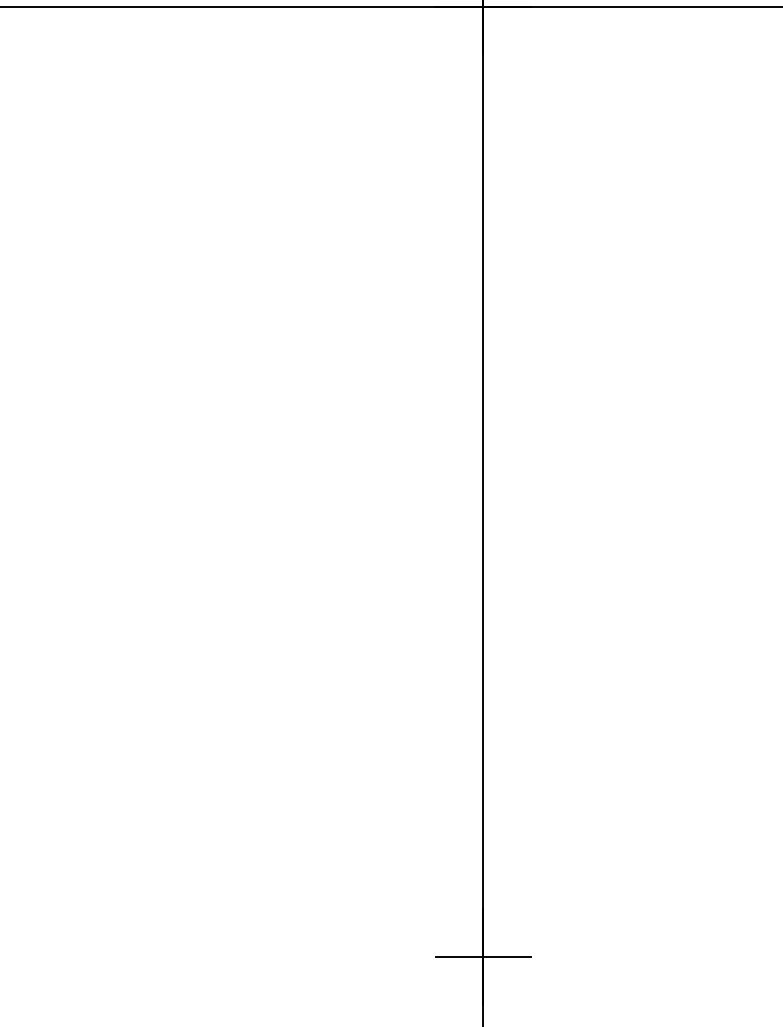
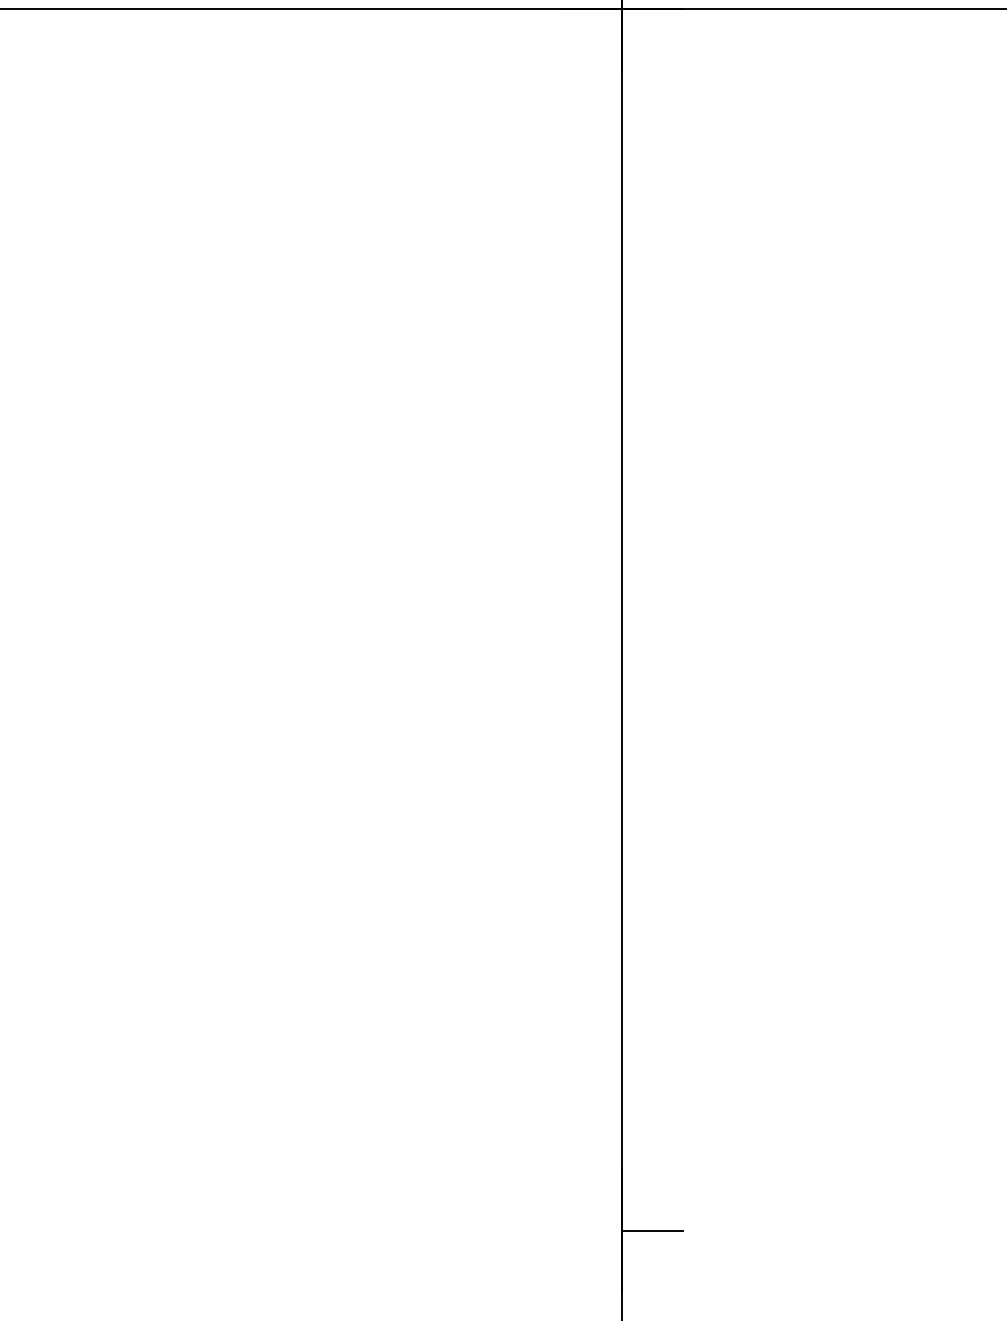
line: (459, 956) -> (590, 1230), removed

